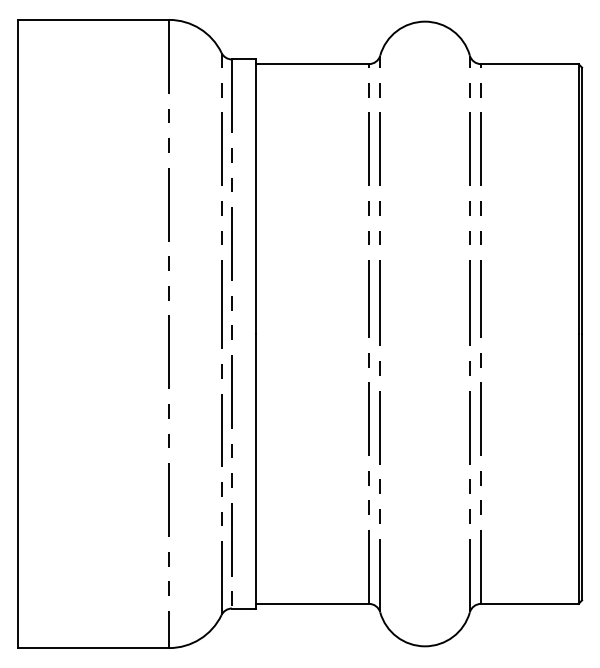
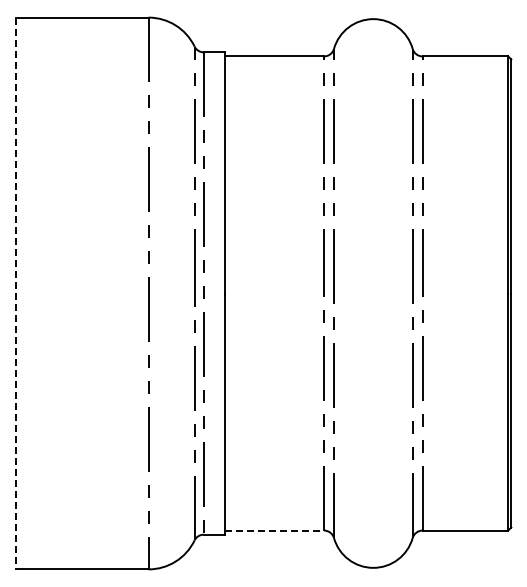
line: (17, 334) -> (15, 293), solid -> dashed
line: (313, 603) -> (275, 530), solid -> dashed

